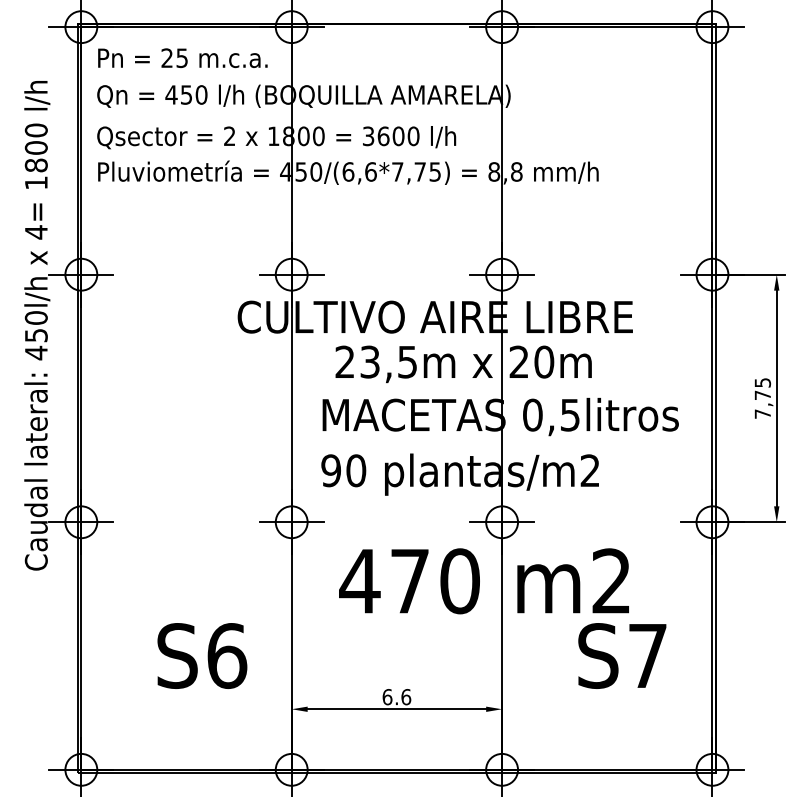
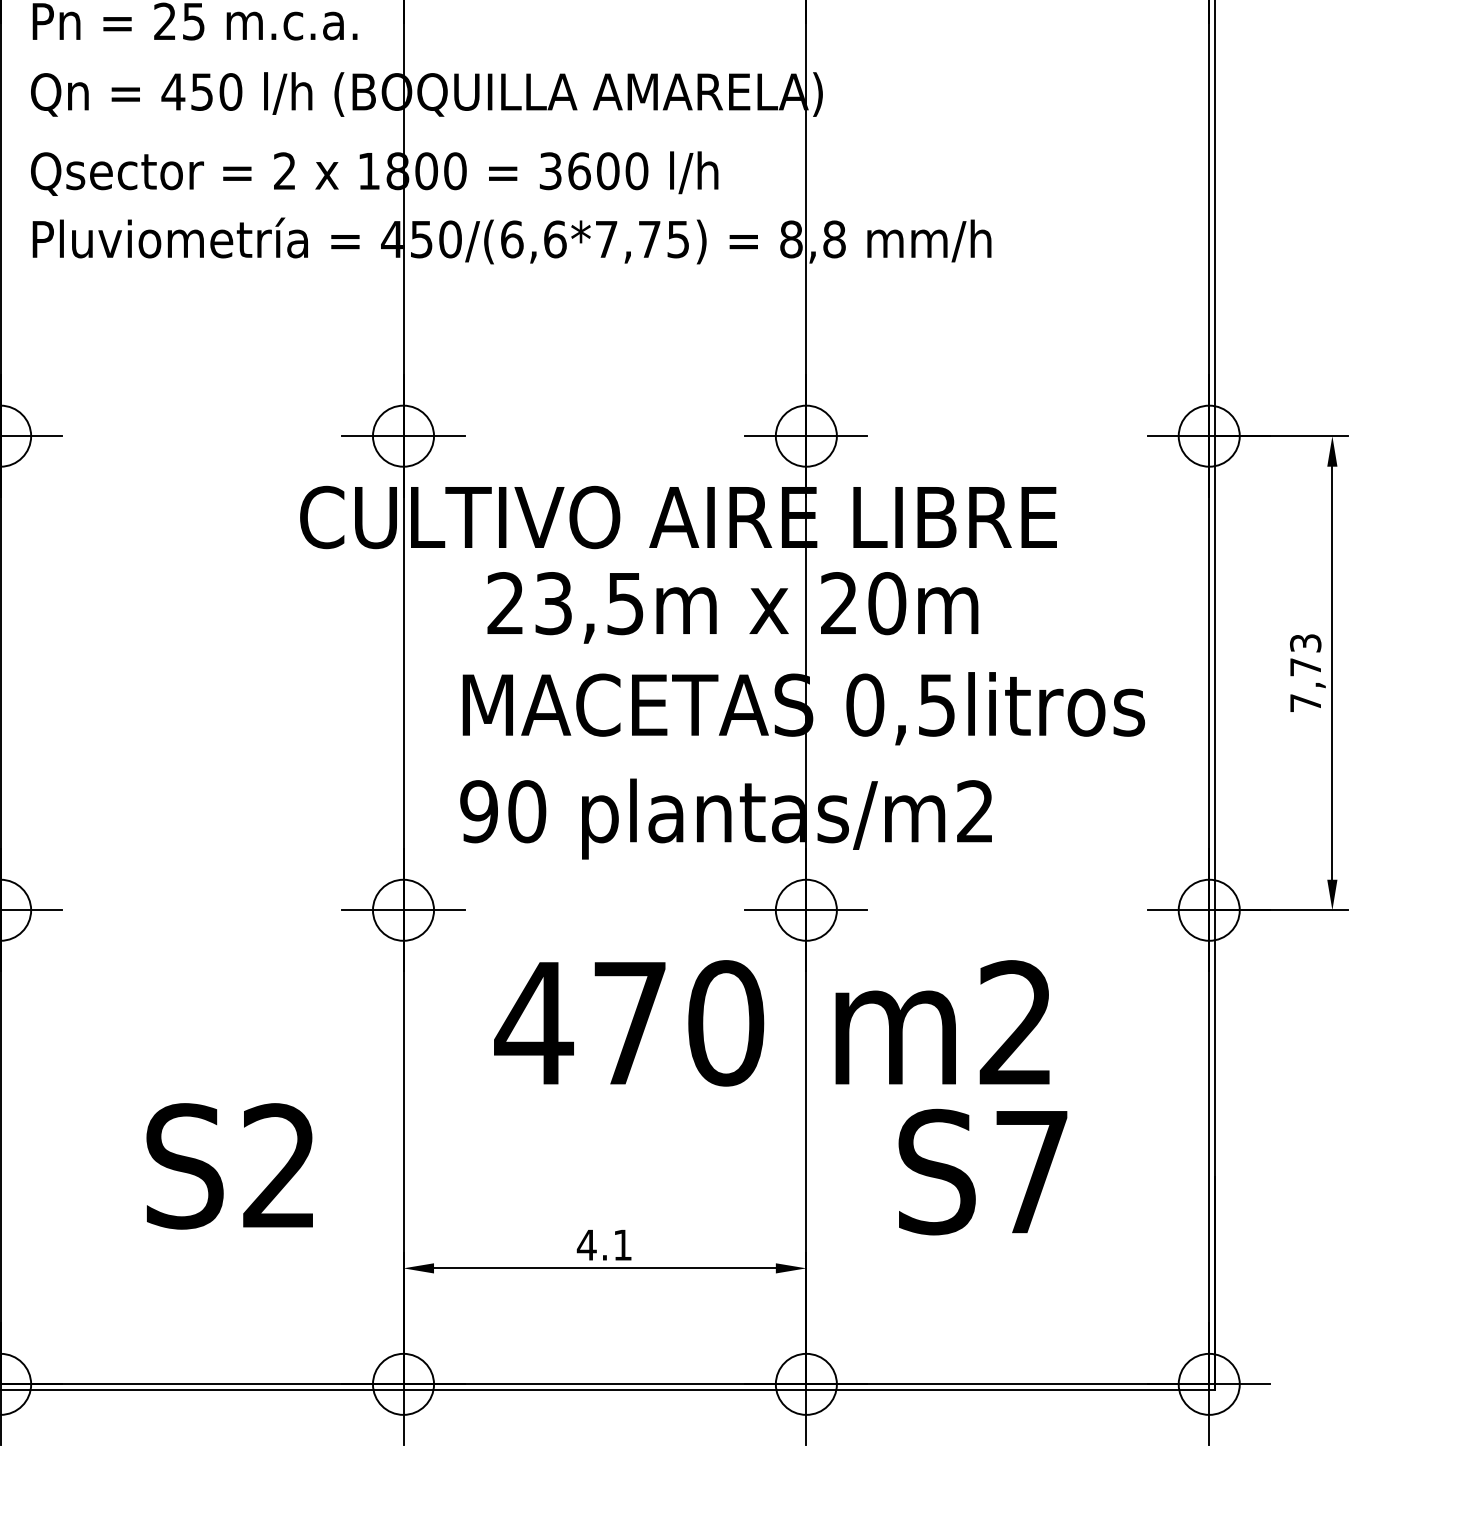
text: (762, 382) -> (1305, 642), 7,75 -> 7,73
text: (227, 655) -> (280, 1165), S6 -> S2
text: (622, 655) -> (983, 1171), moved
text: (396, 697) -> (604, 1245), 6.6 -> 4.1

